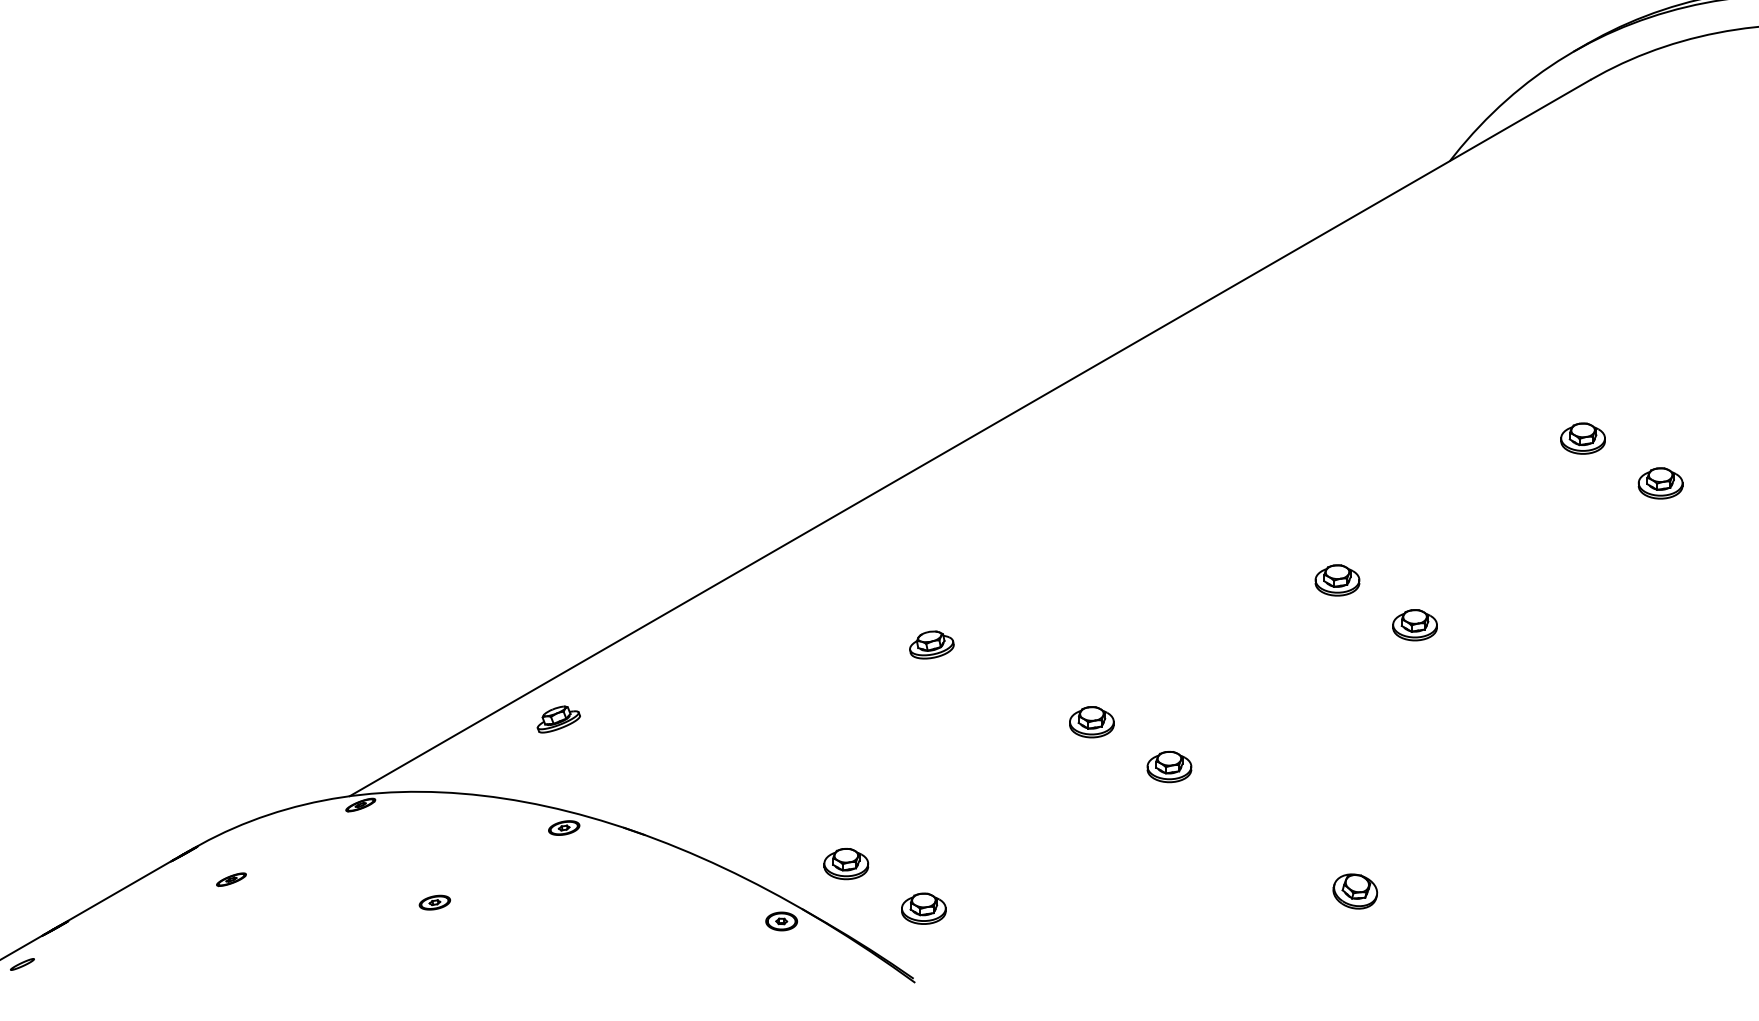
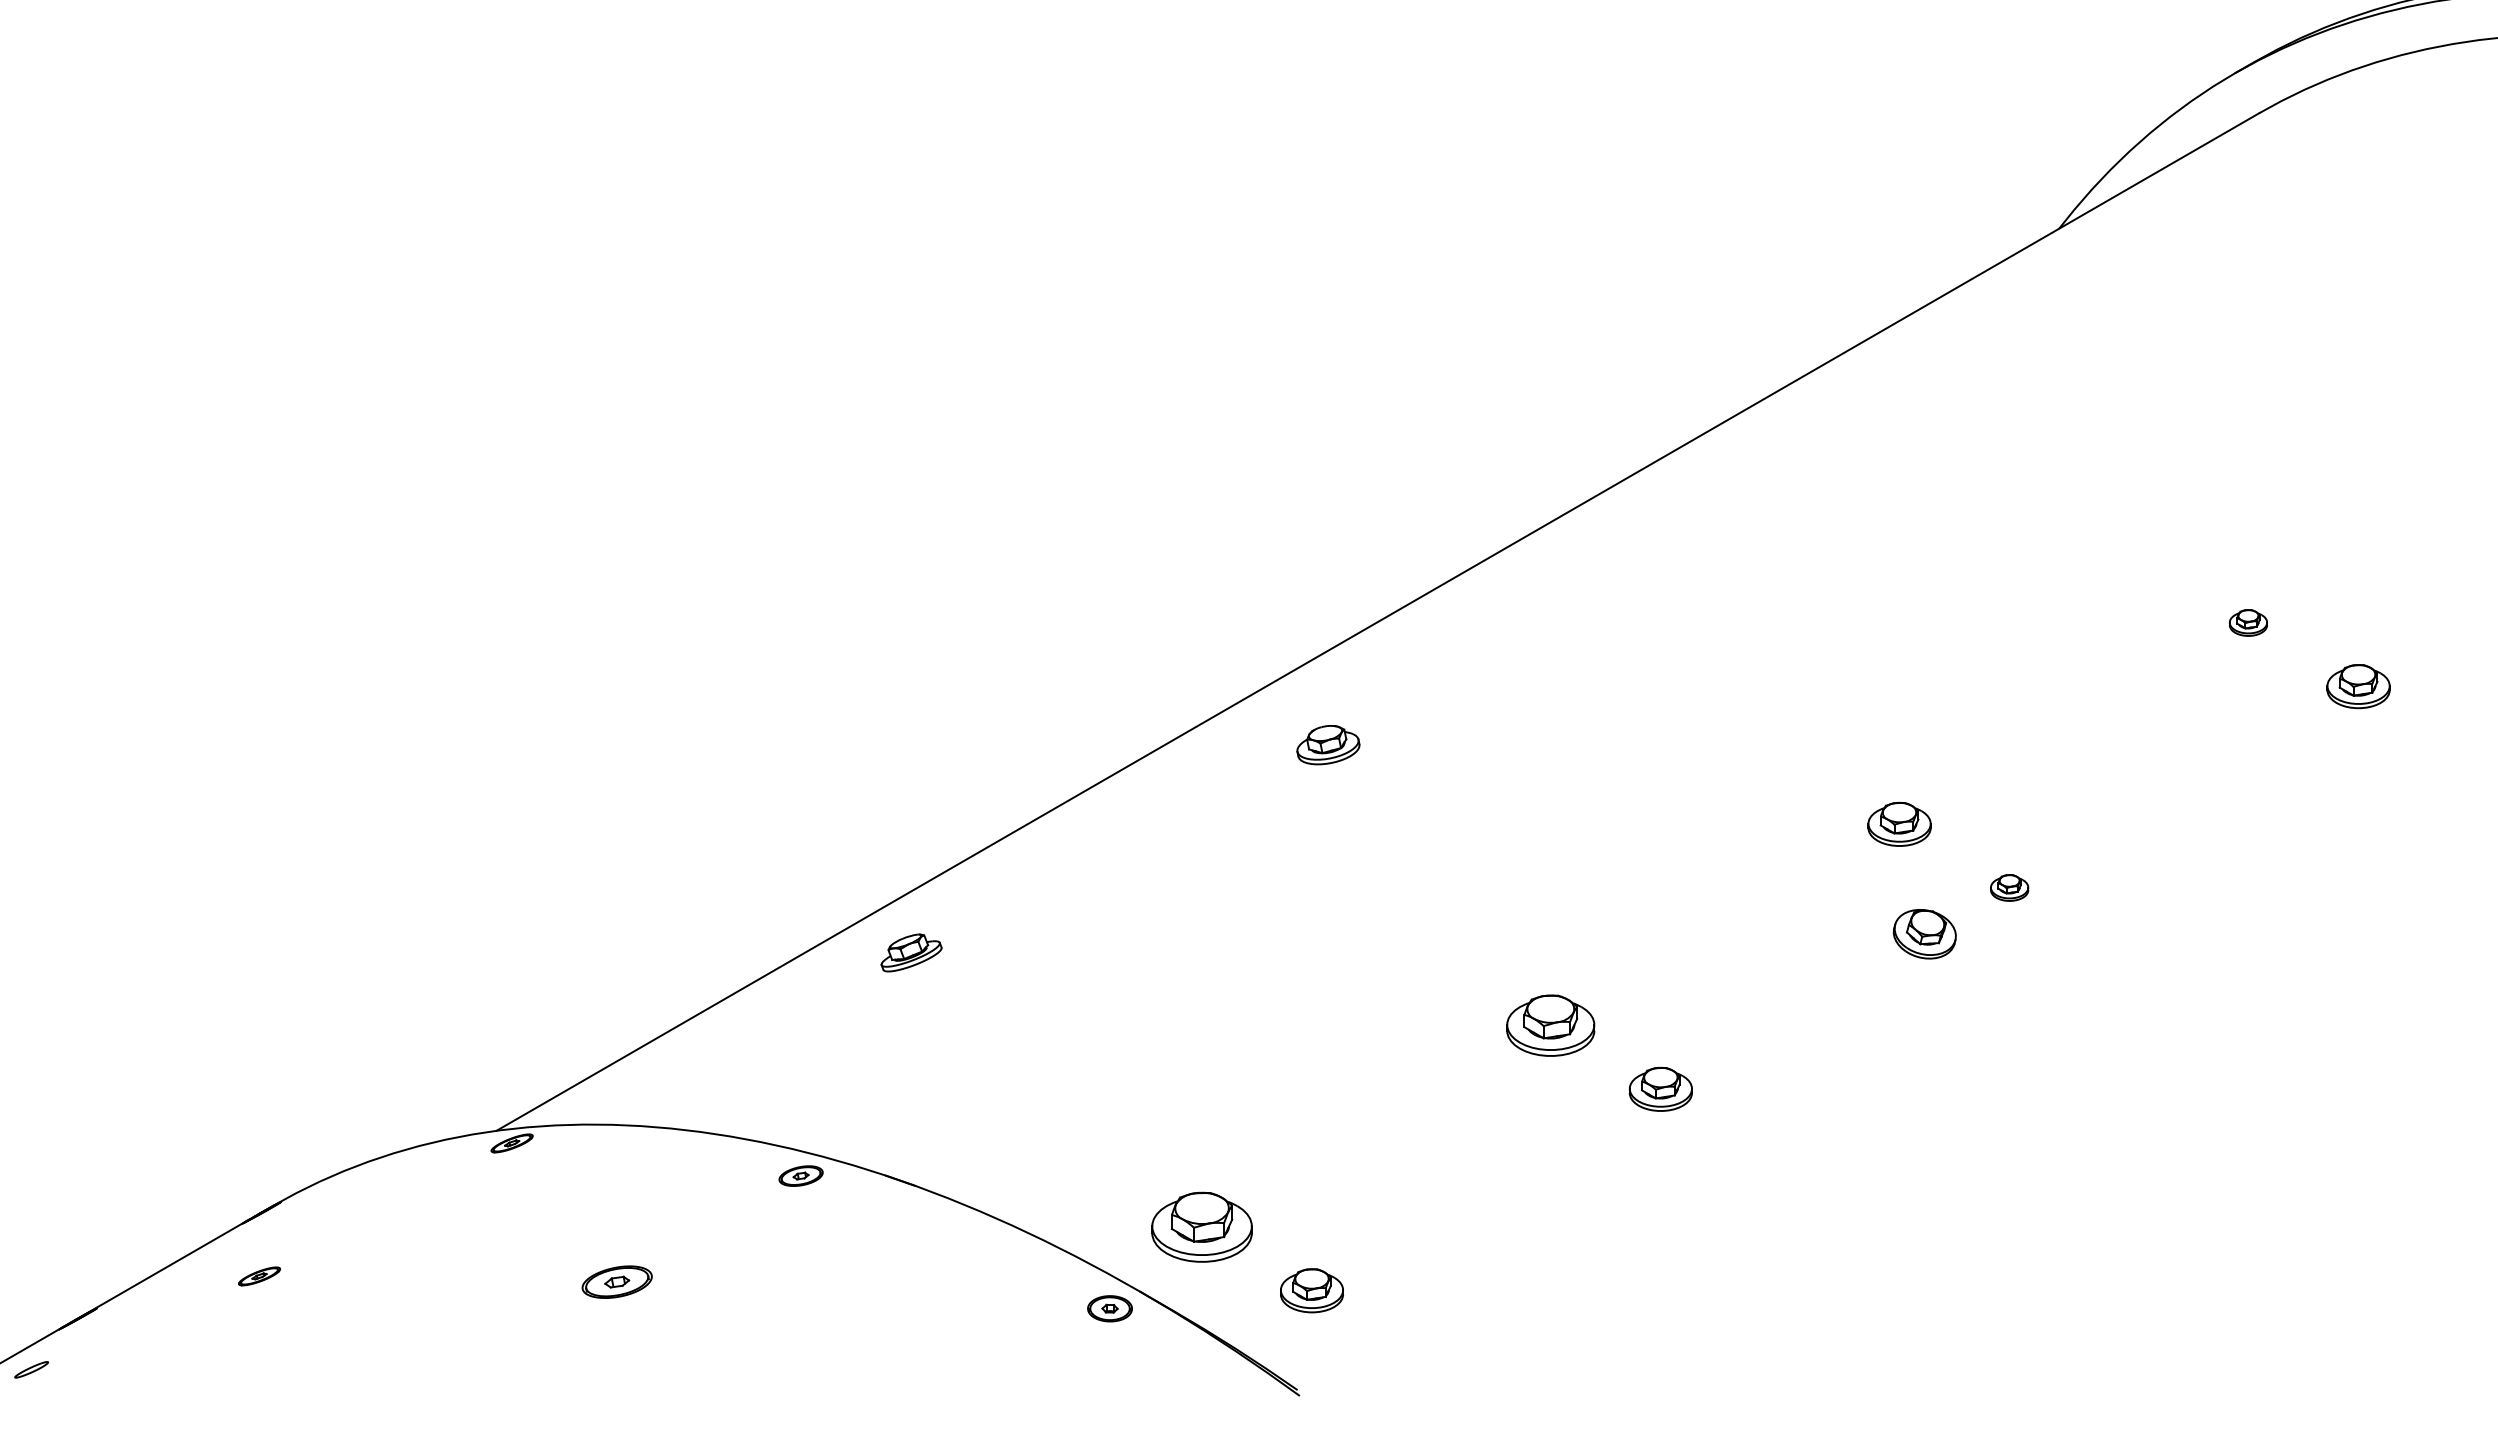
part: (1583, 438) -> (2248, 622), size x0.6
part: (1414, 624) -> (2009, 887), size x0.6
part: (931, 645) -> (1328, 745), moved
part: (558, 719) -> (911, 952), moved
part: (1091, 722) -> (1550, 1025), size x1.4
part: (846, 863) -> (1201, 1226), size x1.6
part: (231, 879) -> (259, 1276), moved
part: (1355, 891) -> (1924, 934), moved
part: (434, 902) -> (617, 1281), size x1.6

